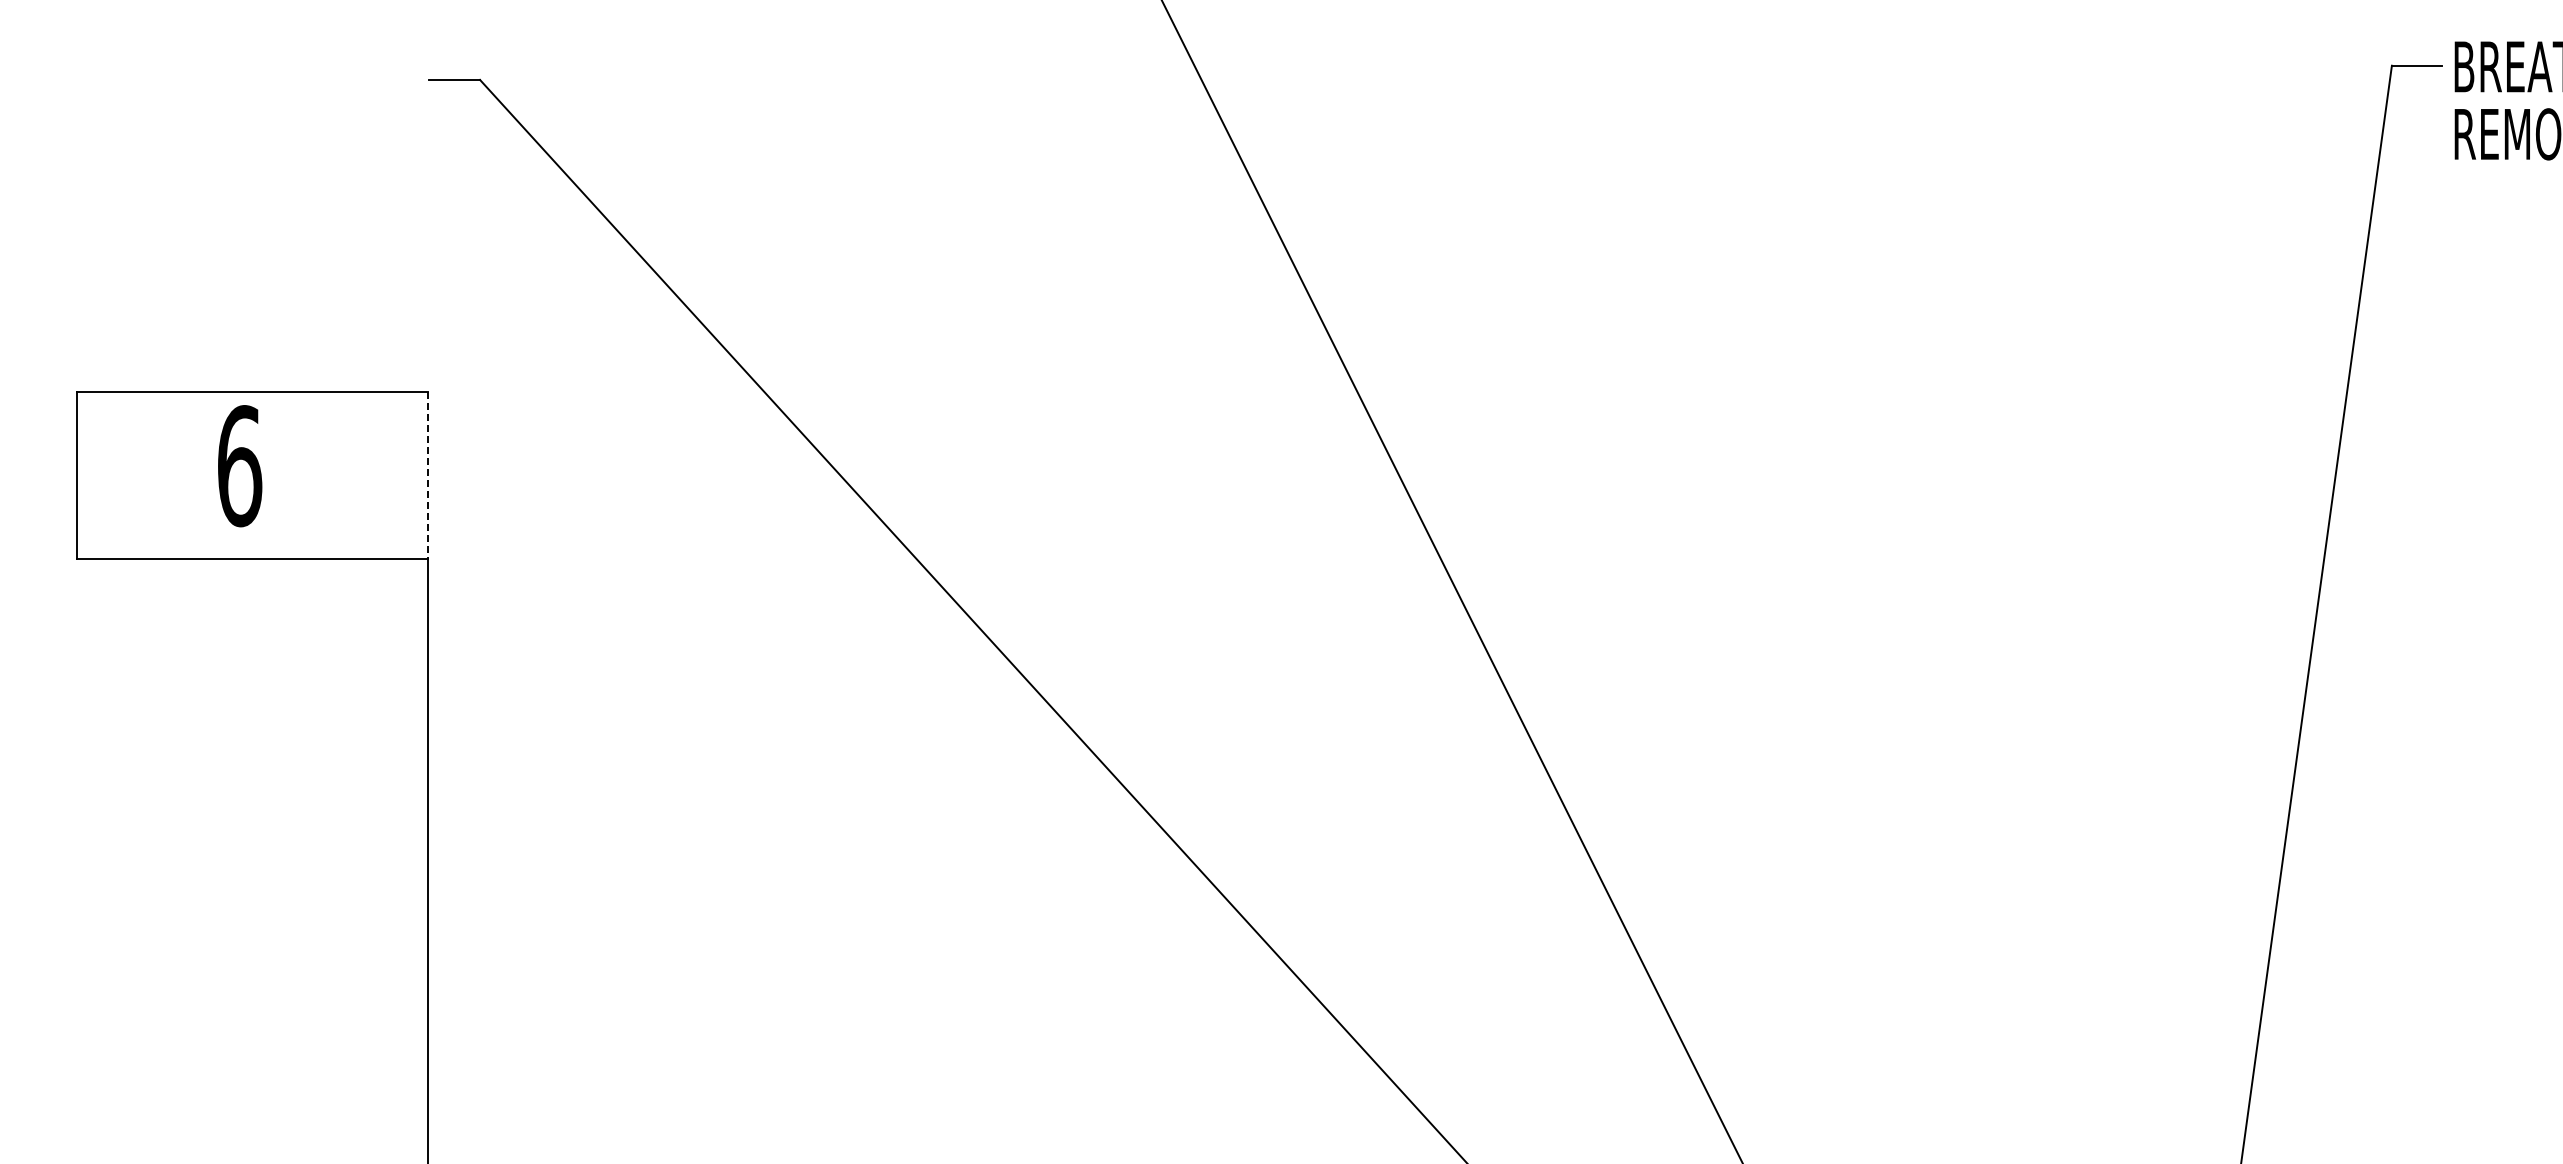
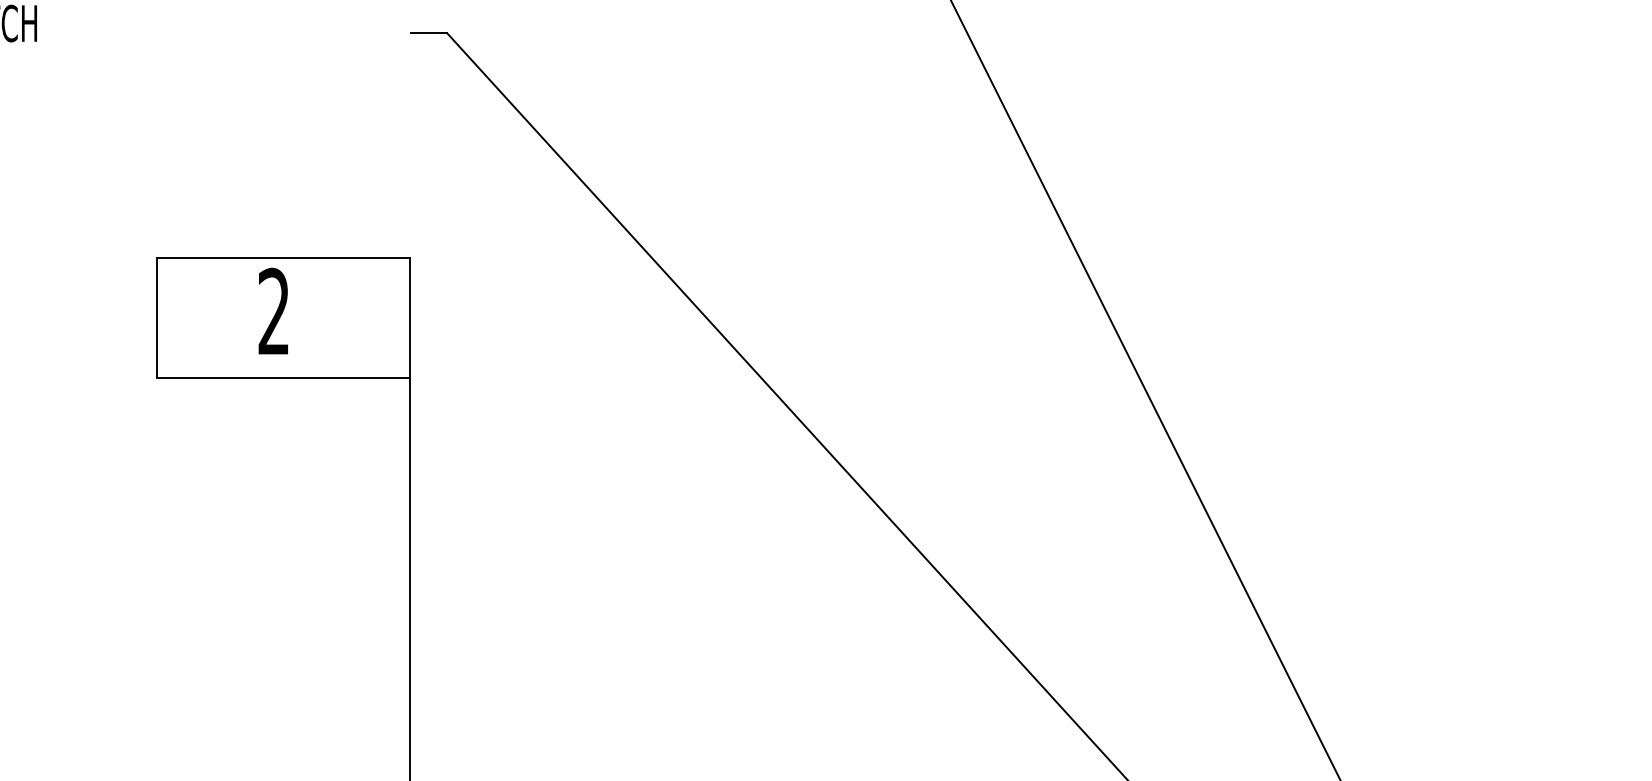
text: (240, 466) -> (274, 312), 6 -> 2
line: (428, 475) -> (410, 318), dashed -> solid

